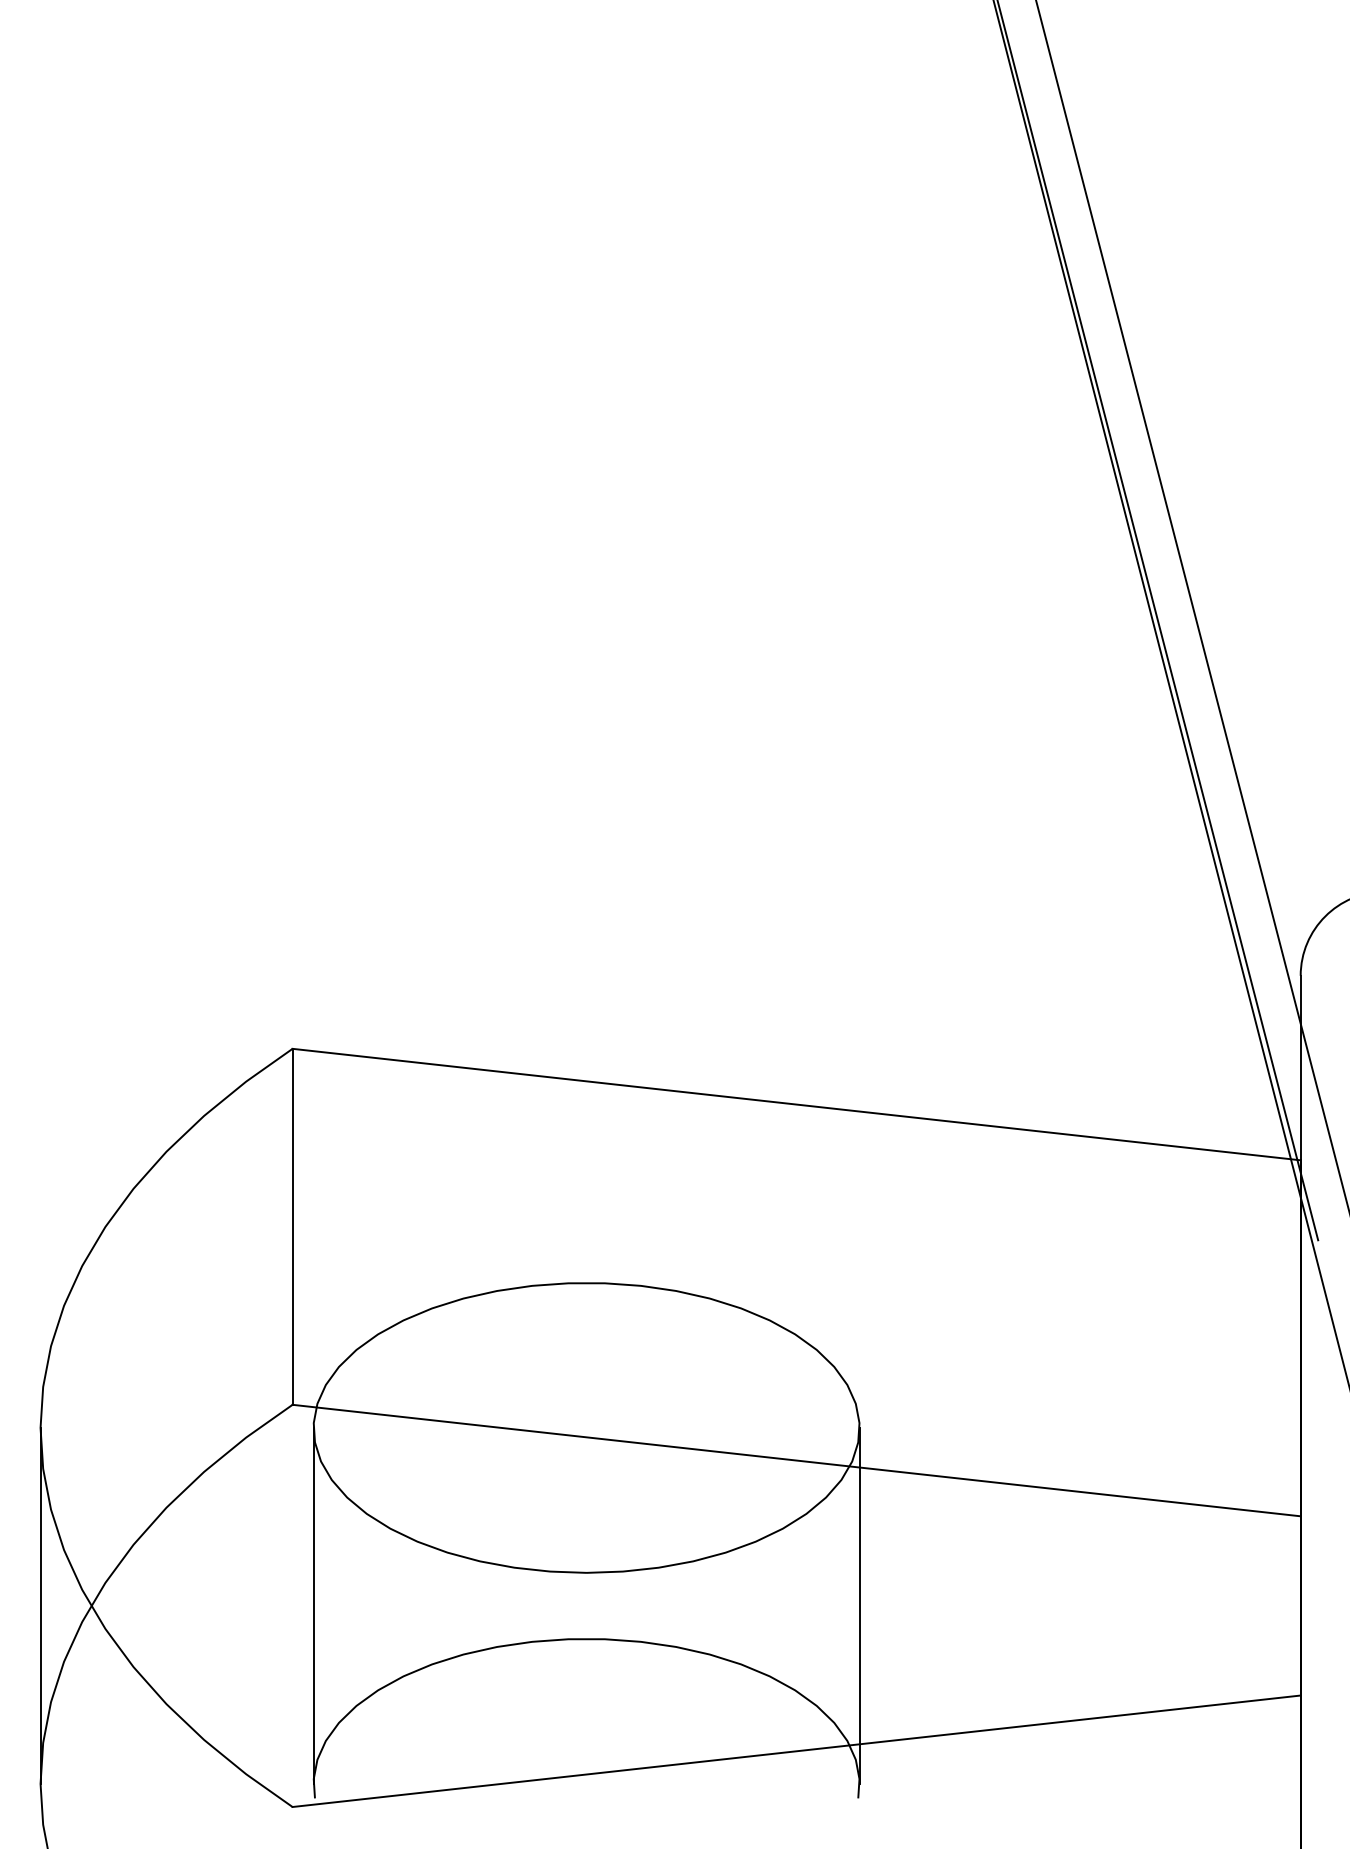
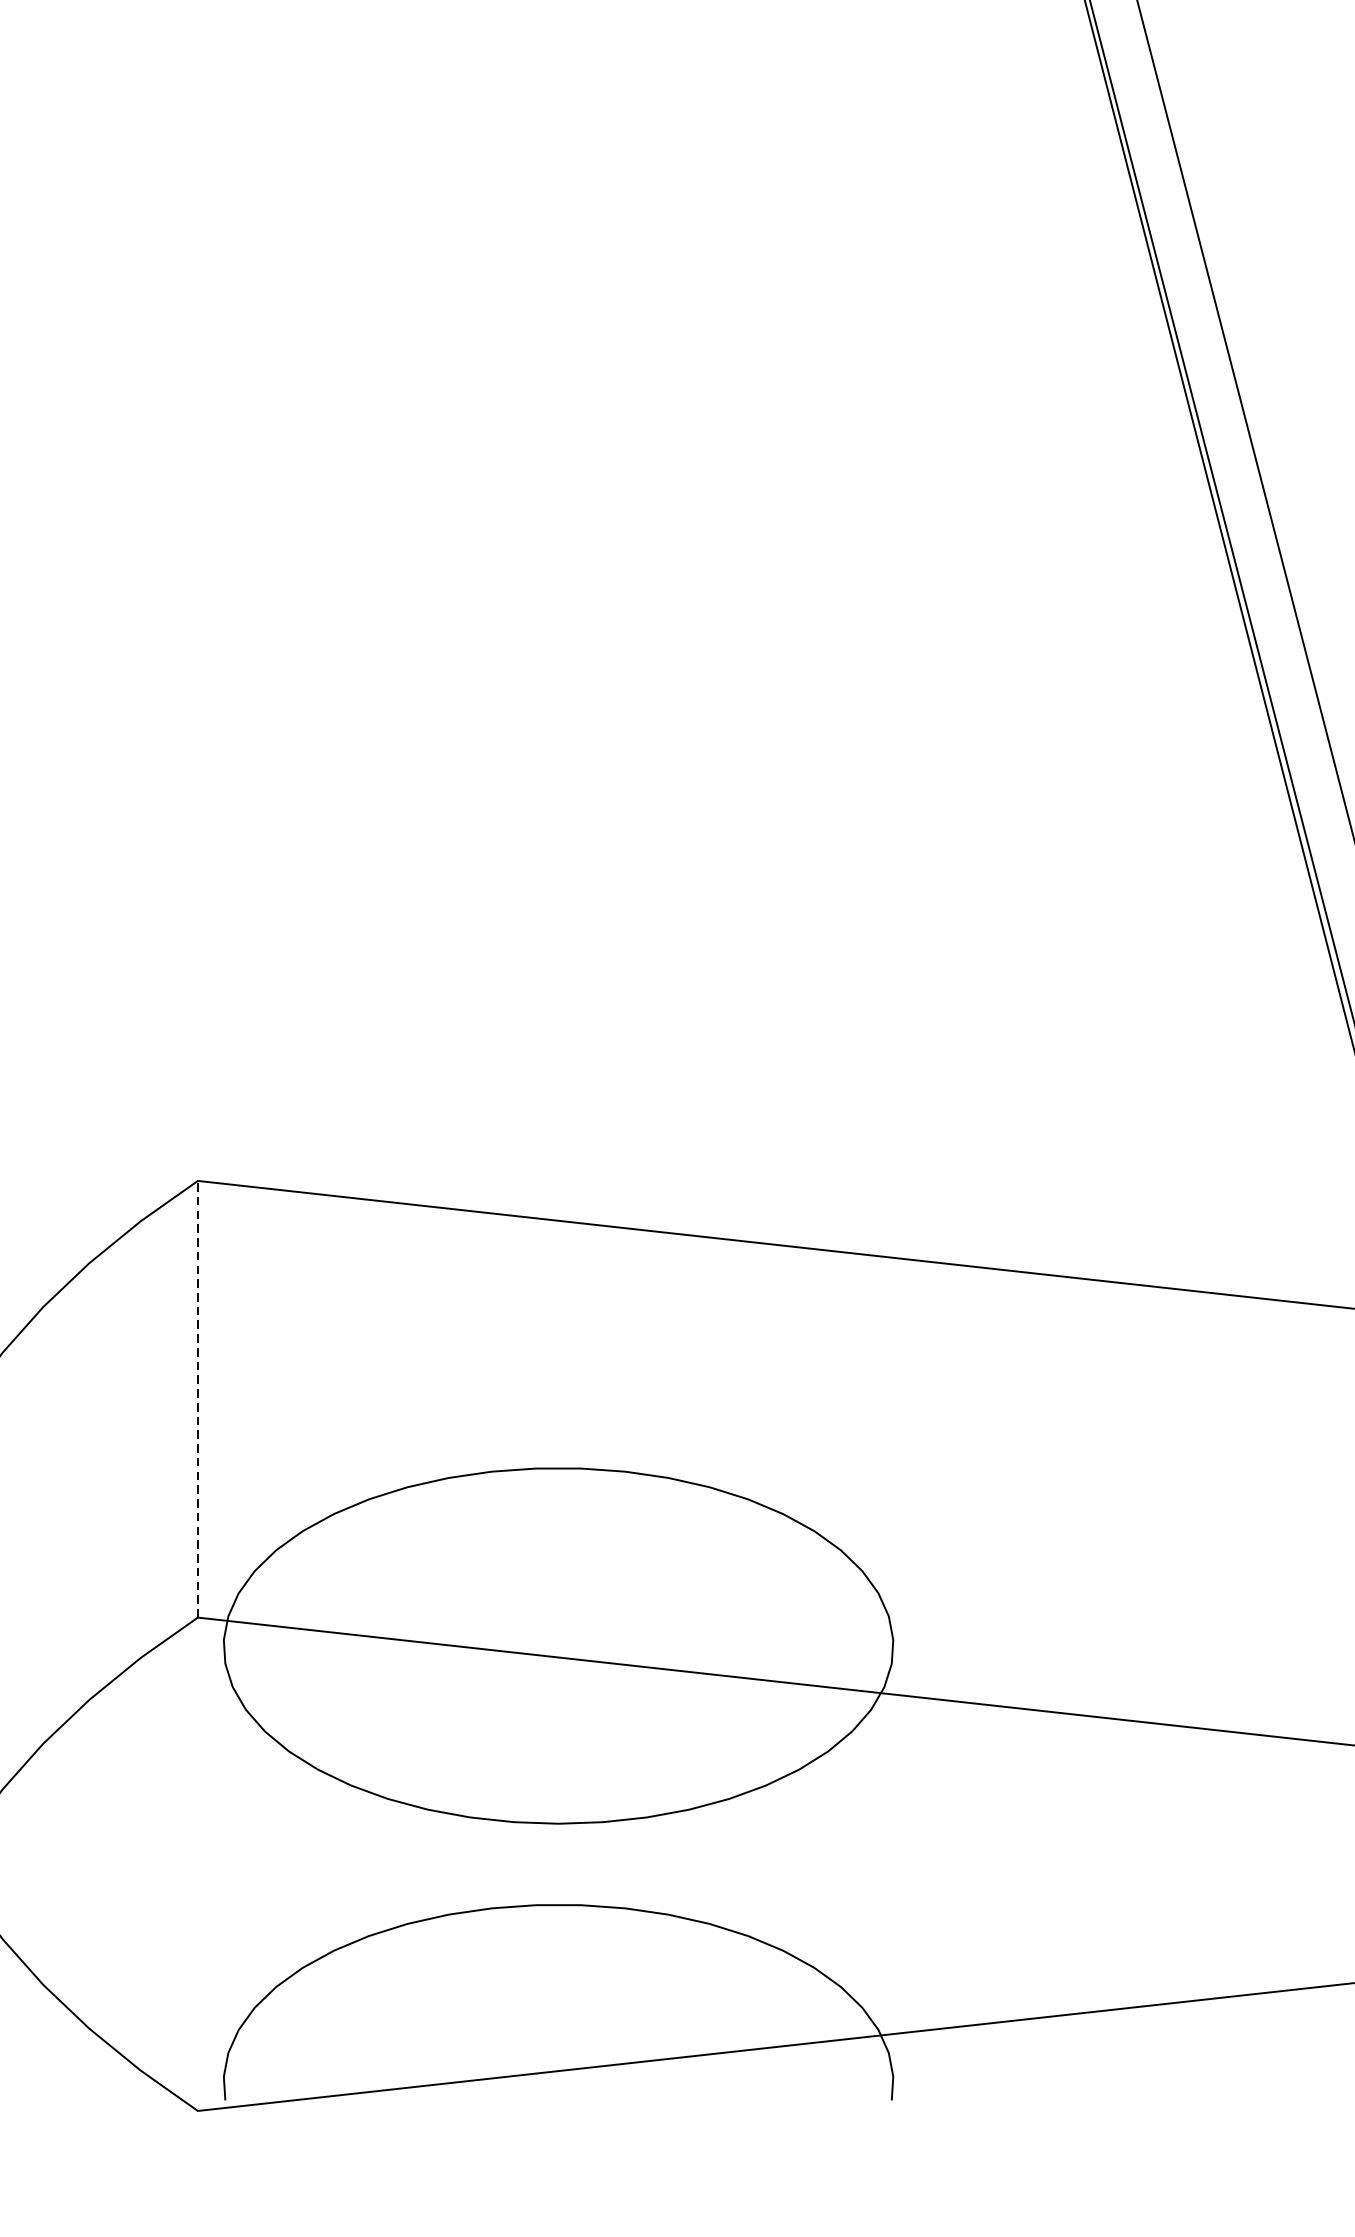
line: (292, 1226) -> (197, 1398), solid -> dashed
line: (313, 1605) -> (223, 1863), removed
line: (859, 1605) -> (893, 1863), removed

